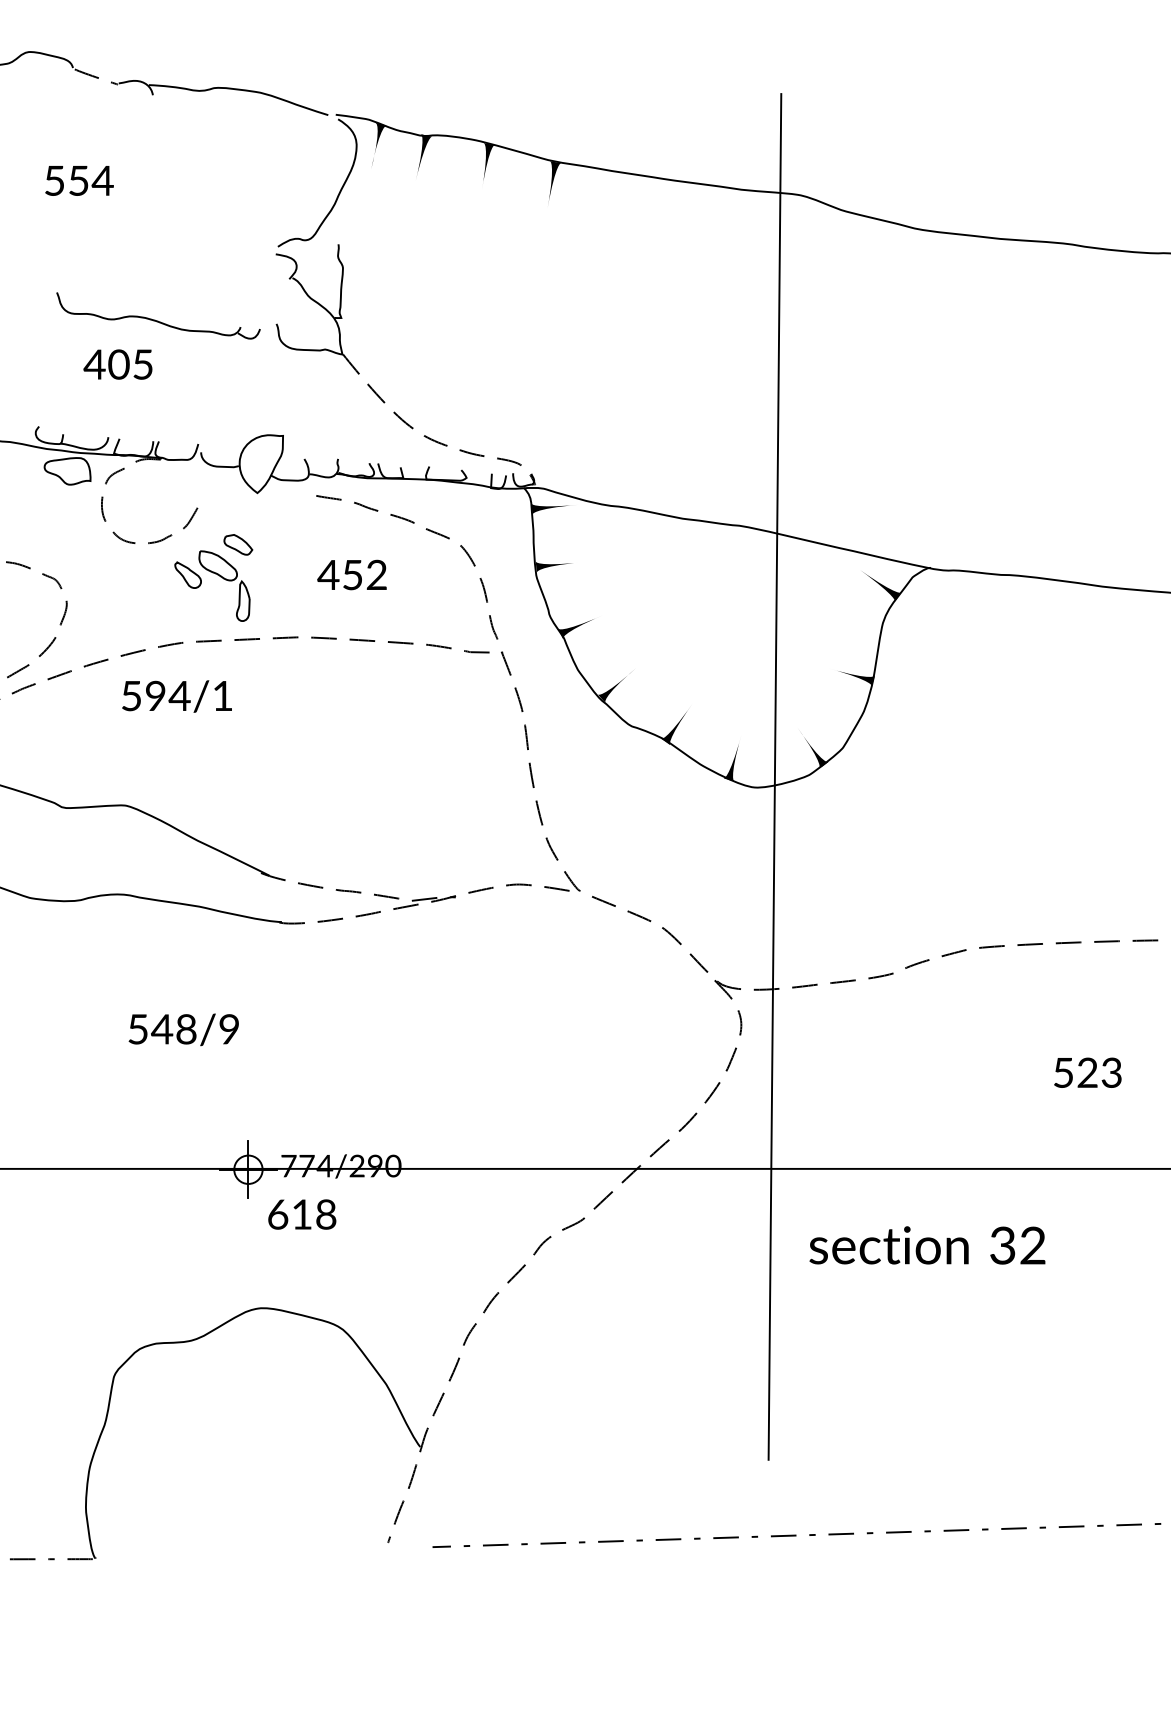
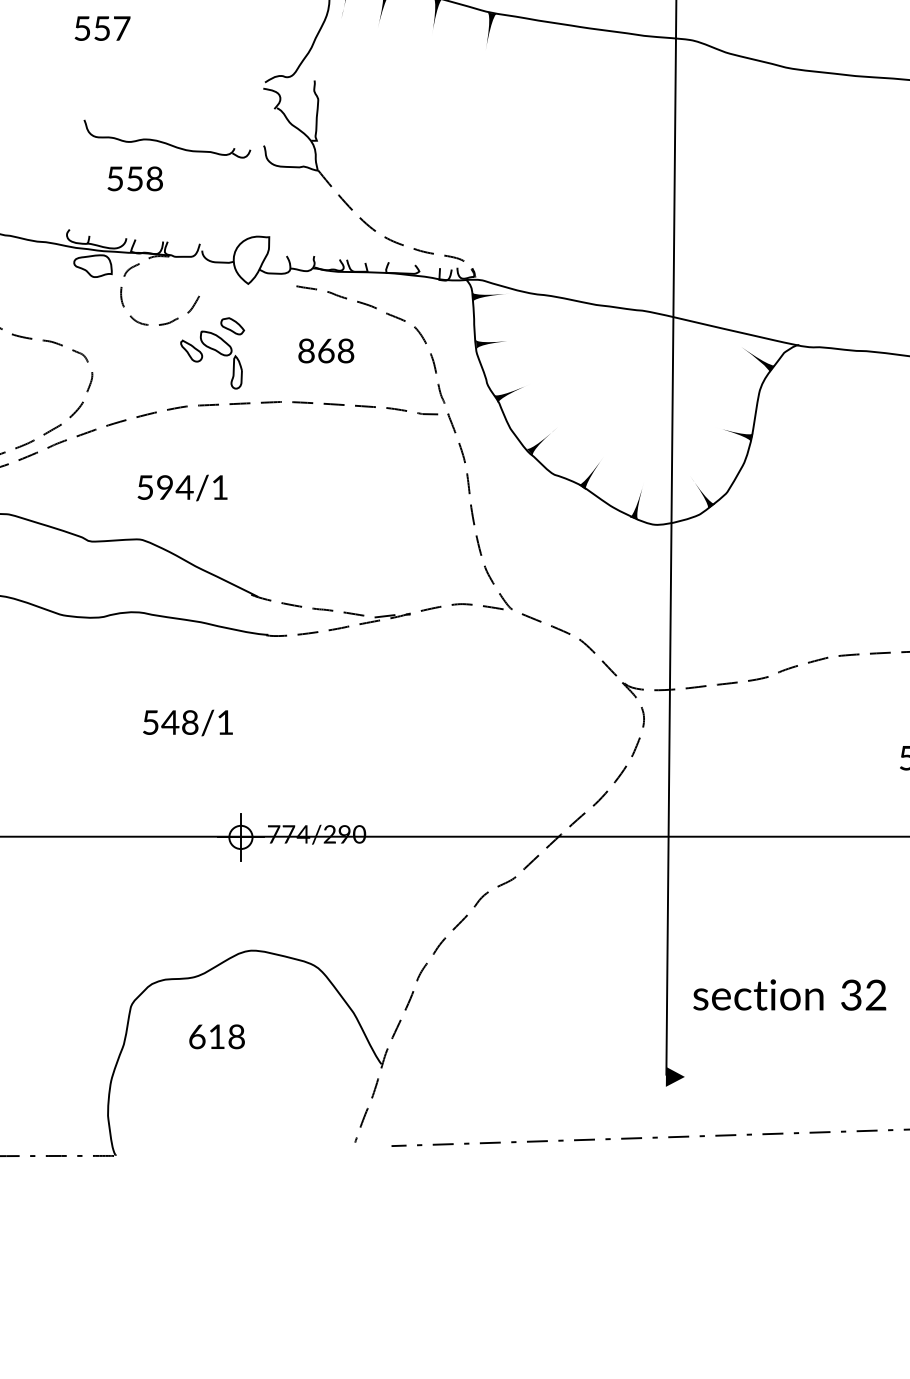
text: (102, 180) -> (121, 28), 554 -> 557
text: (118, 364) -> (134, 178), 405 -> 558
text: (351, 574) -> (325, 350), 452 -> 868
text: (176, 696) -> (182, 487), moved
text: (228, 1029) -> (224, 722), 548/9 -> 548/1
text: (302, 1214) -> (217, 1036), moved
text: (927, 1245) -> (789, 995), moved
fill: (779, 1462) -> (675, 1076), added

